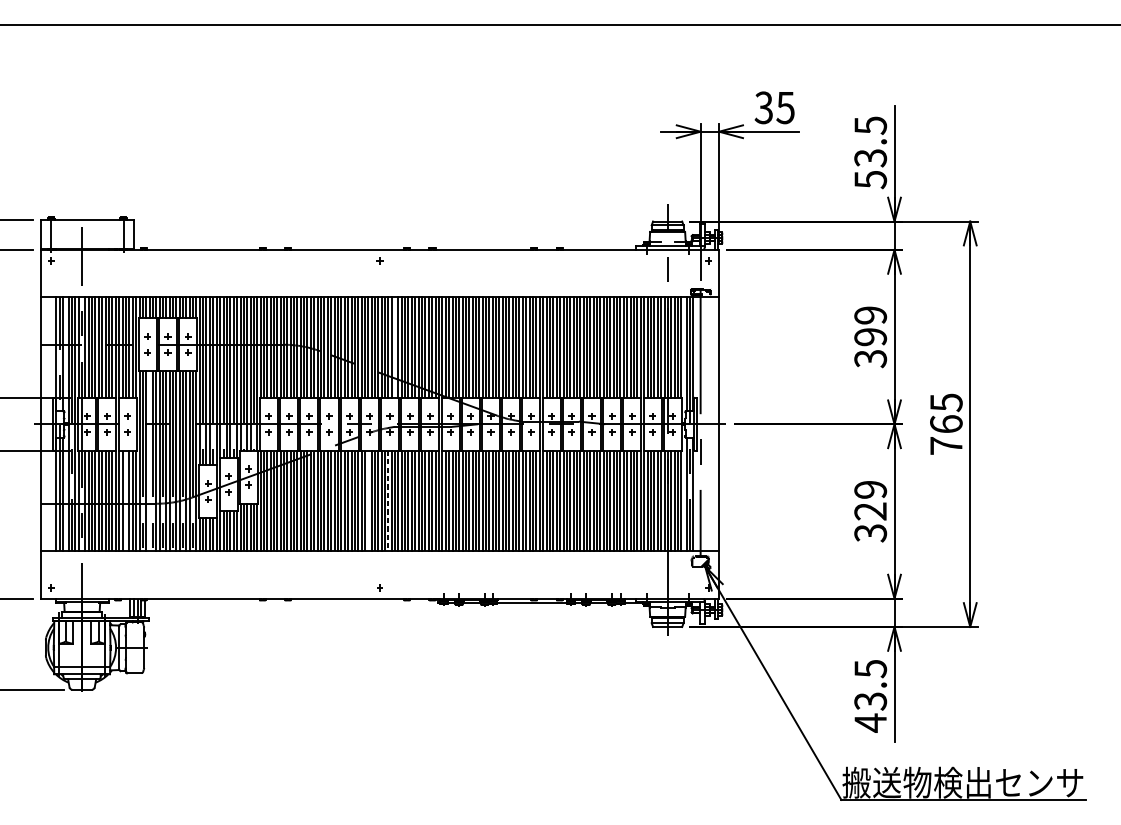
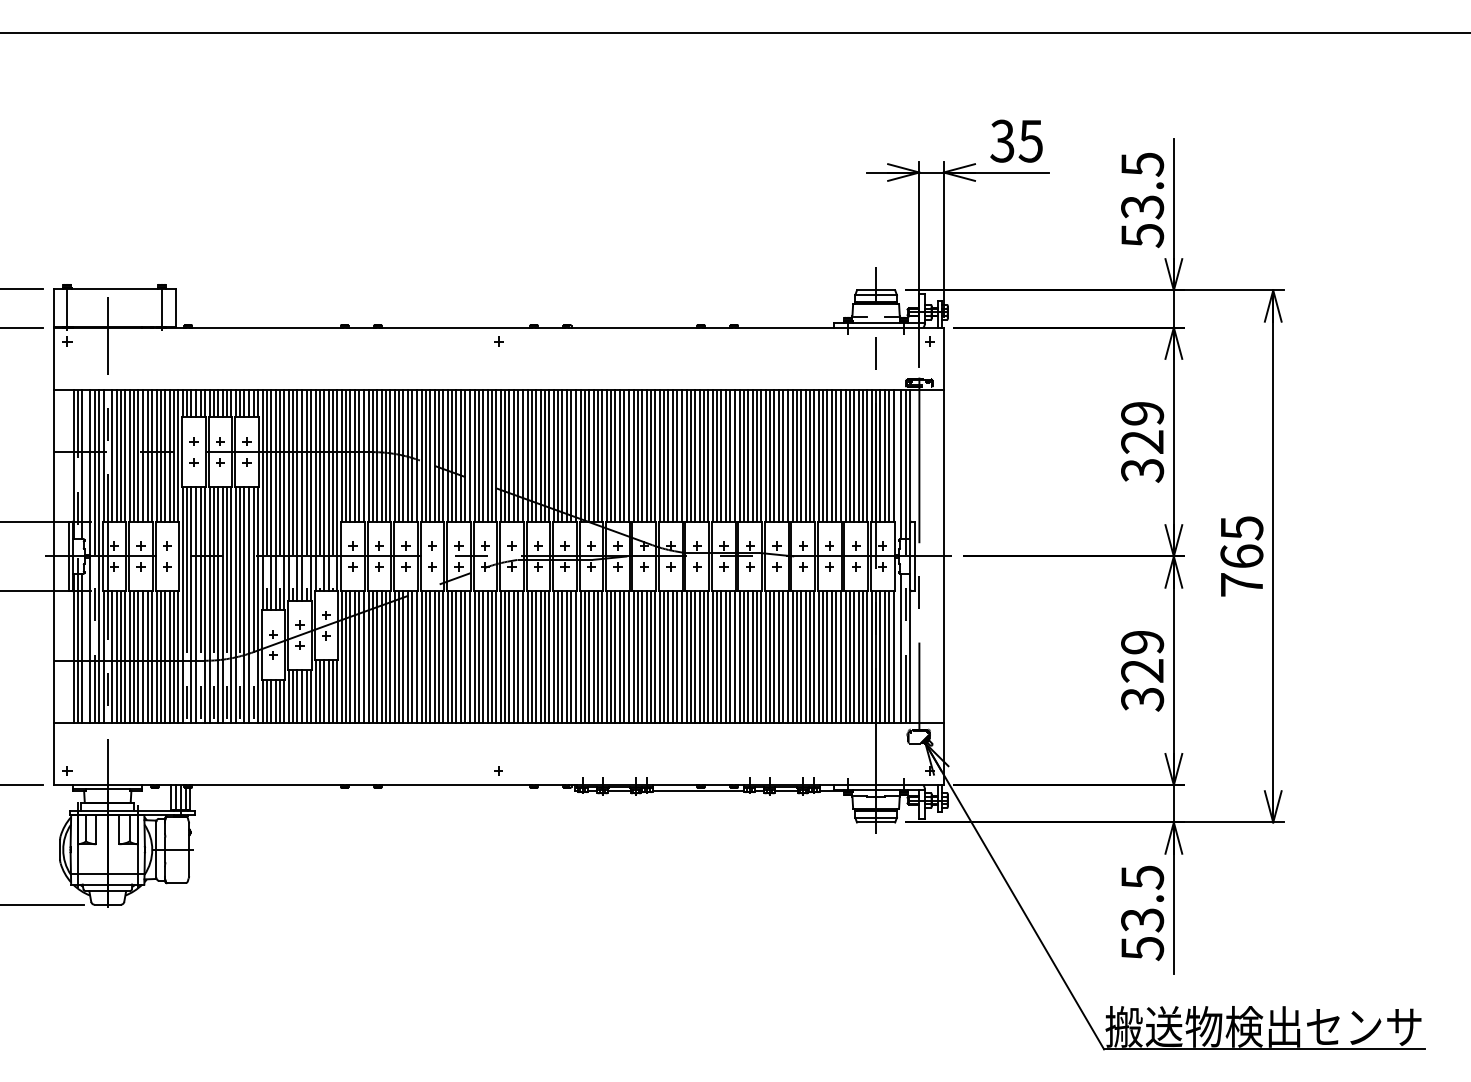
text: (870, 336) -> (1142, 441), 399 -> 329
line: (395, 347) -> (518, 455), added
line: (149, 460) -> (196, 604), added
line: (125, 501) -> (164, 657), added
line: (367, 501) -> (482, 657), added
line: (388, 501) -> (509, 657), dashed -> solid
text: (870, 723) -> (1142, 948), 43.5 -> 53.5

